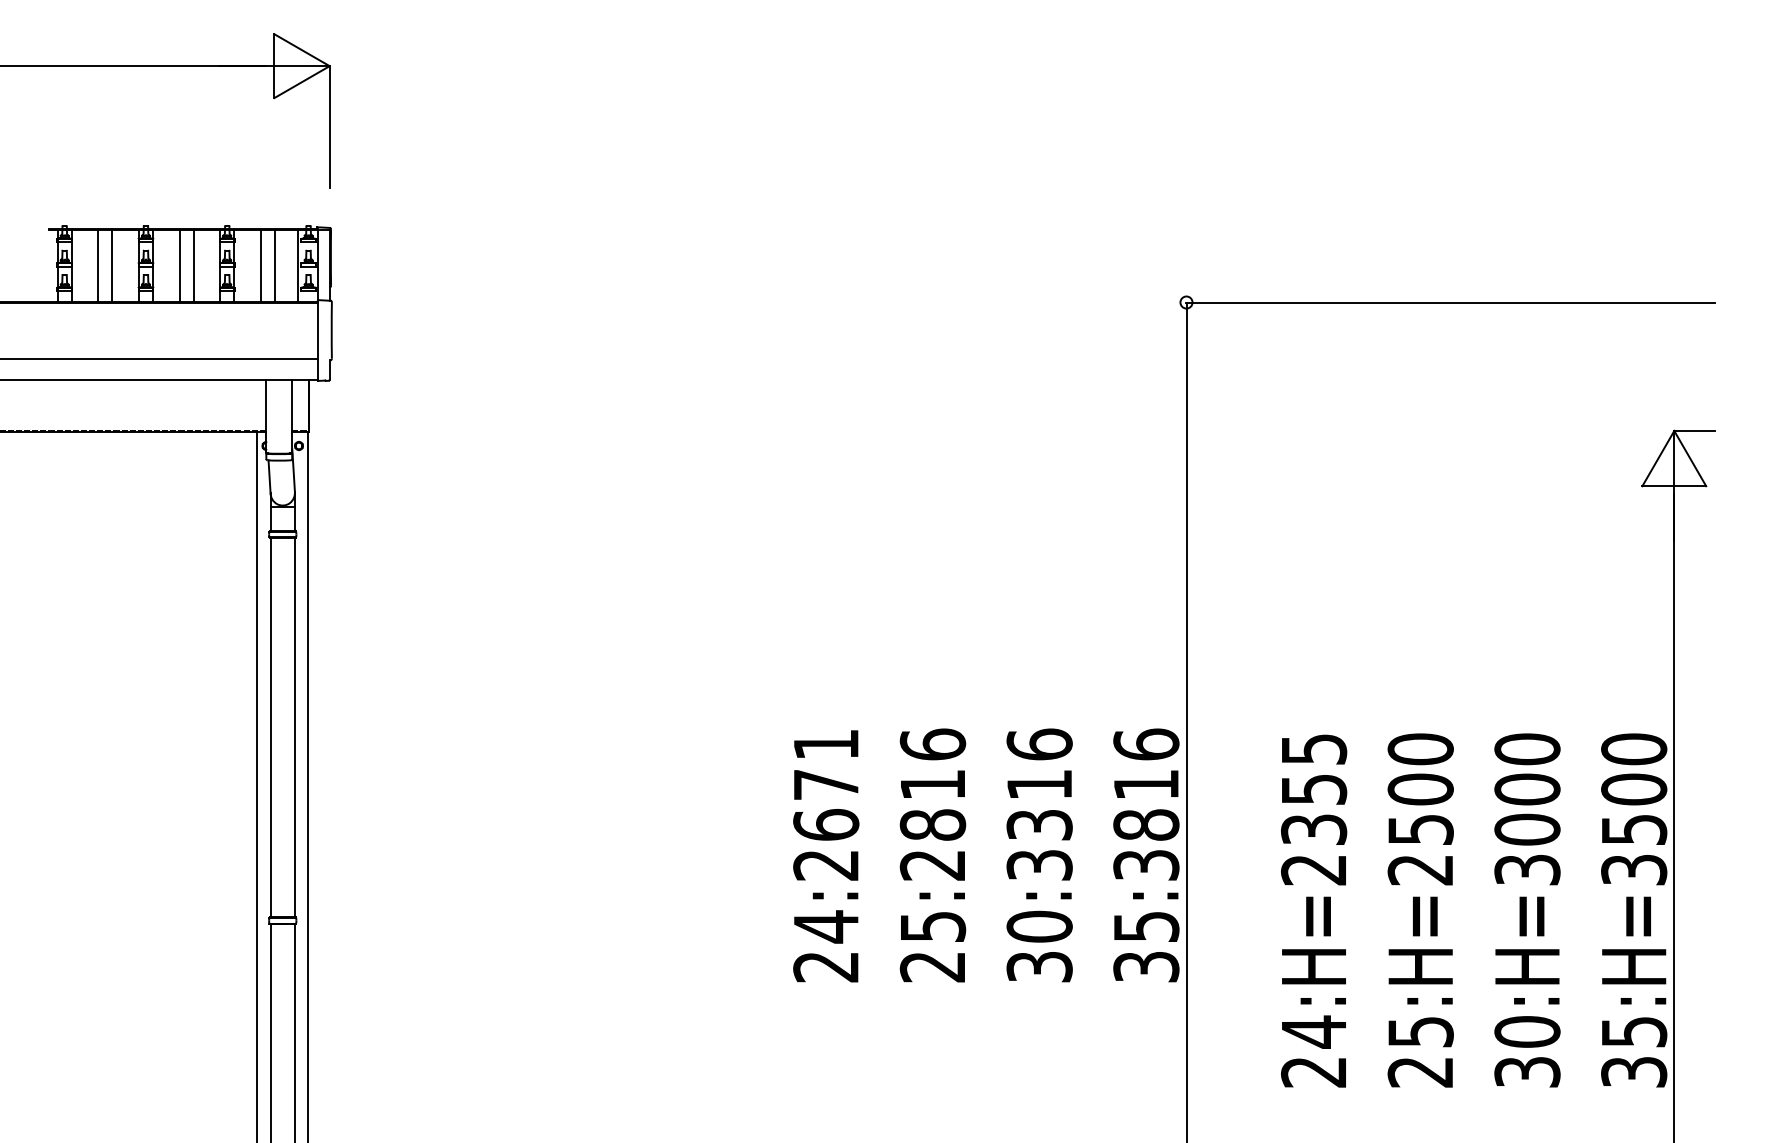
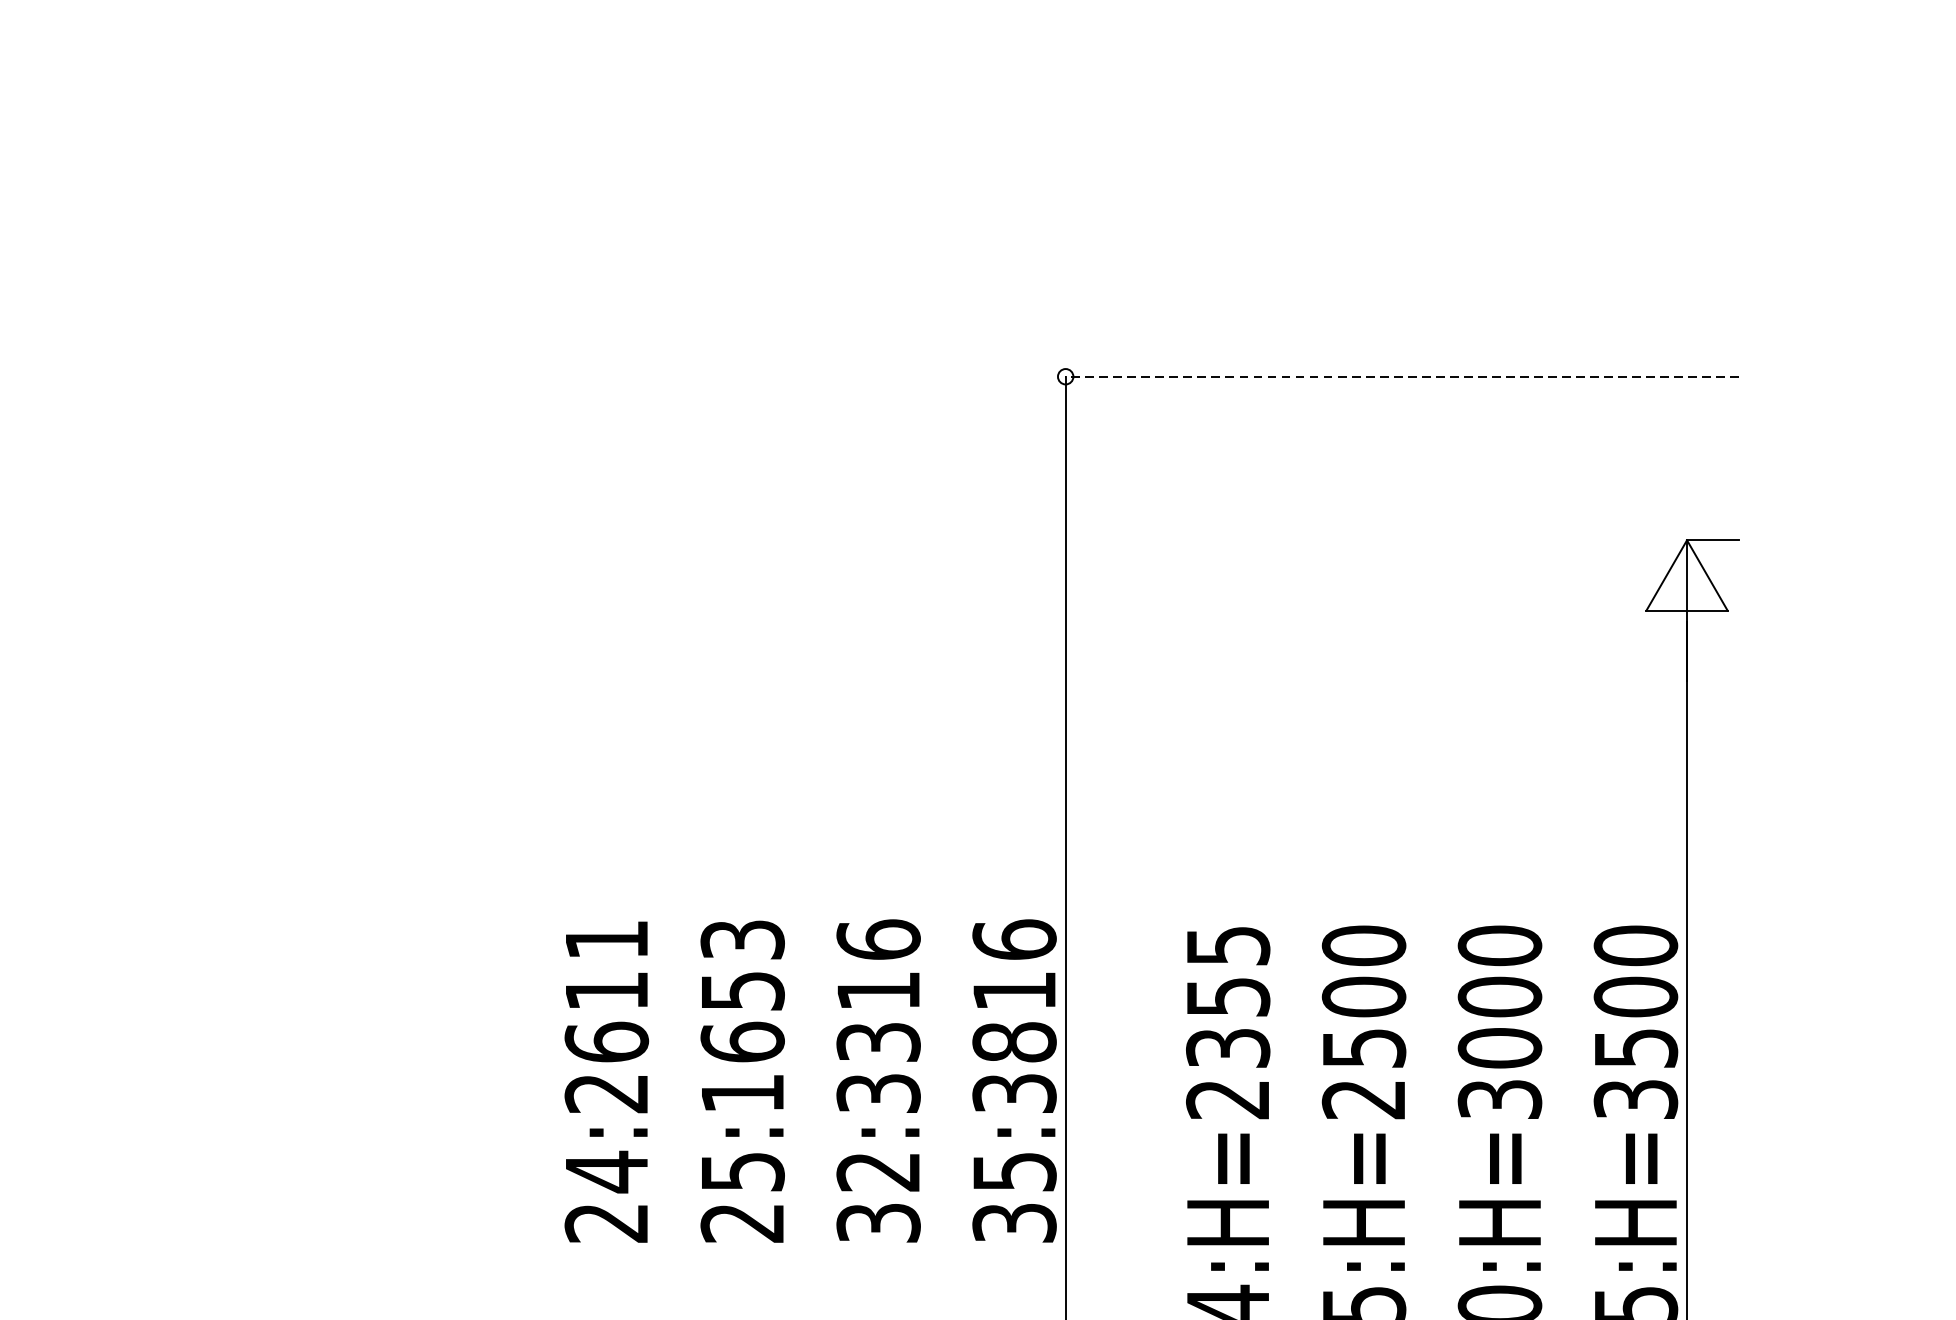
line: (1450, 302) -> (1401, 376), solid -> dashed
text: (826, 784) -> (607, 990), 24:2671 -> 24:2611
text: (932, 804) -> (742, 1016), 25:2816 -> 25:1653
text: (1039, 926) -> (878, 1171), 30:3316 -> 32:3316

